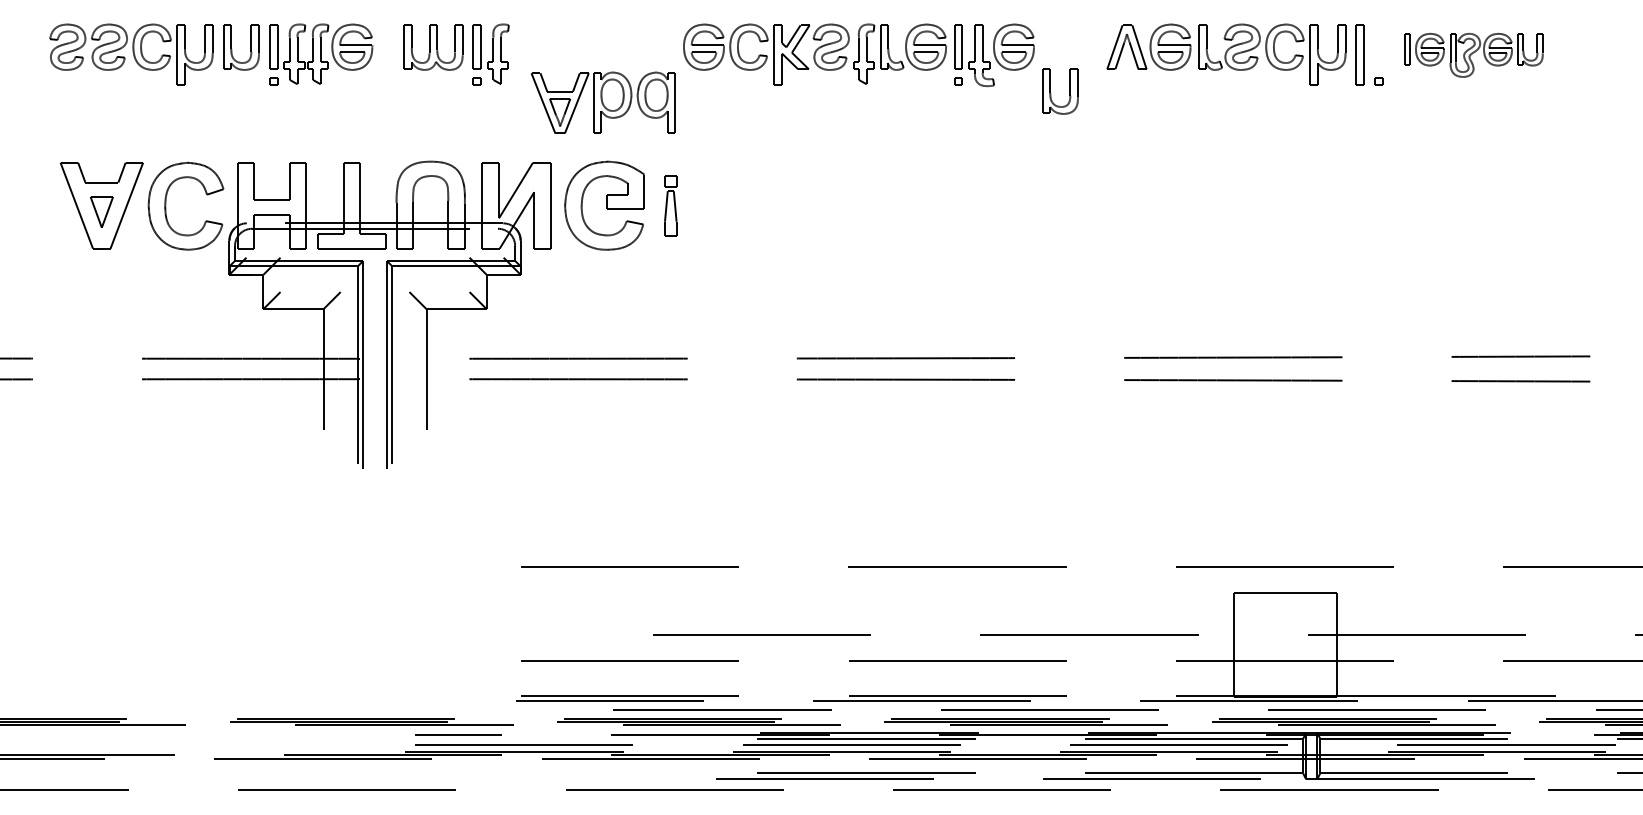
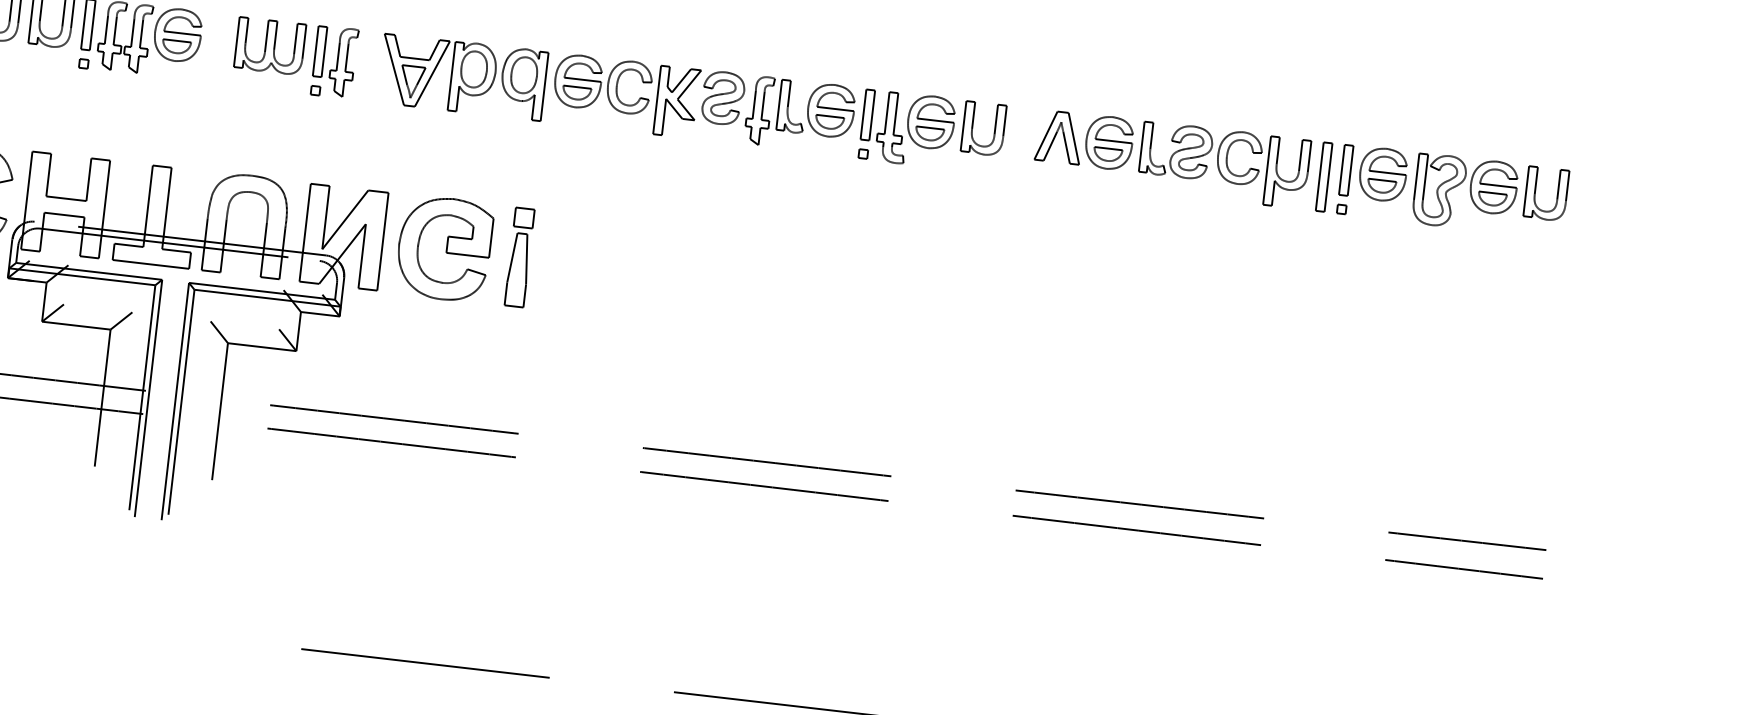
part: (1473, 55) -> (1453, 192), size x1.43
part: (1069, 91) -> (994, 129), moved
part: (602, 102) -> (461, 76), moved
part: (670, 205) -> (519, 257), size x1.43

